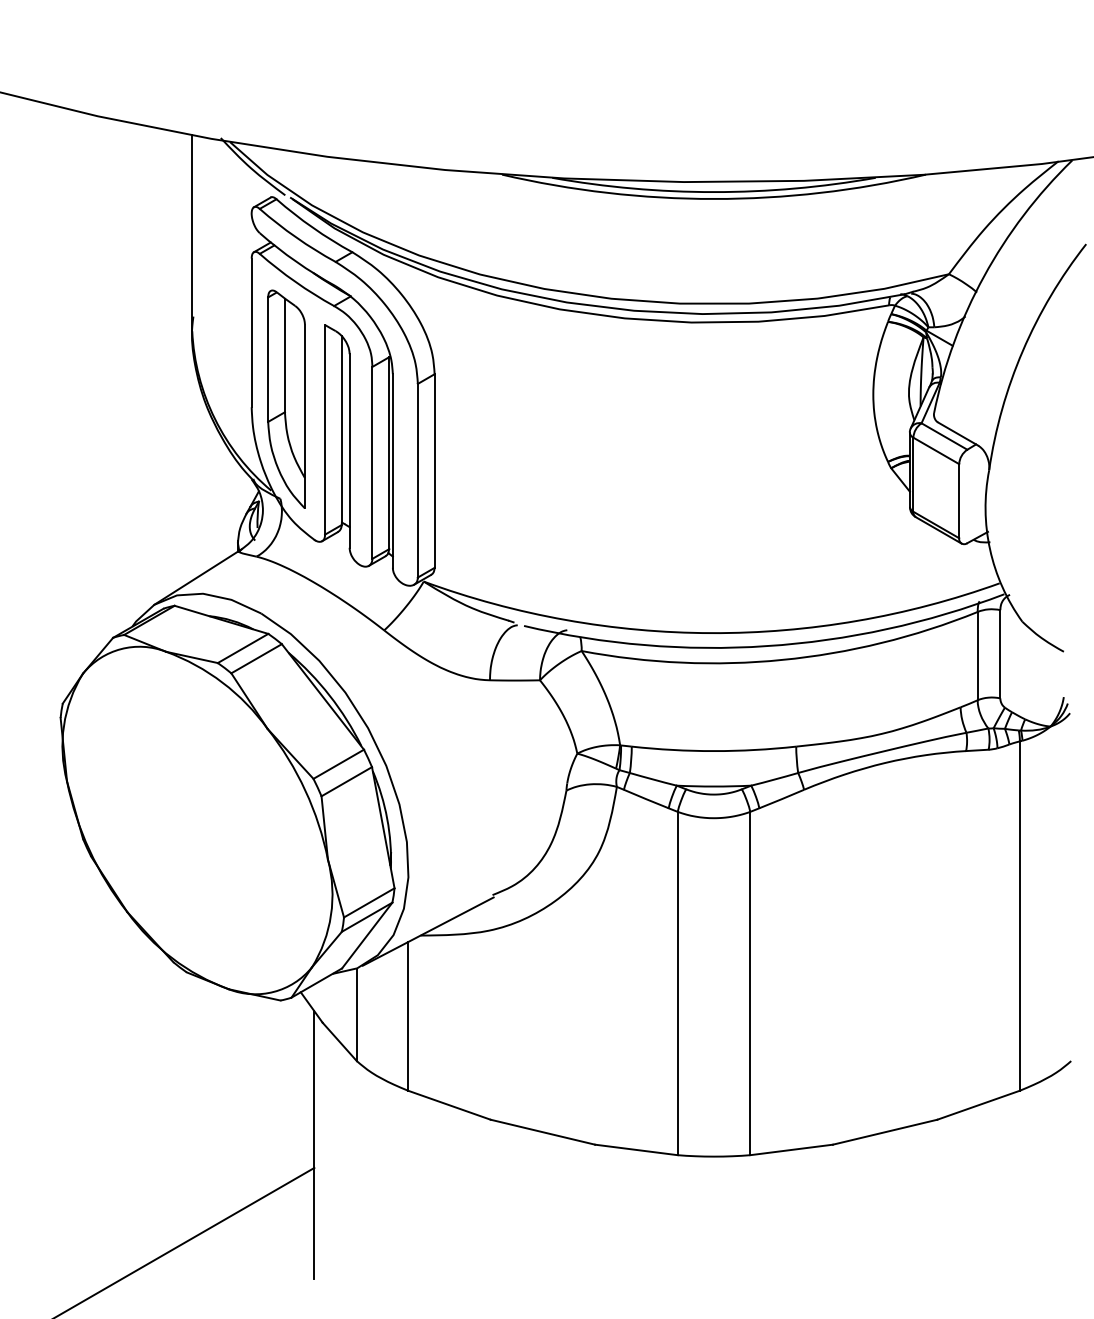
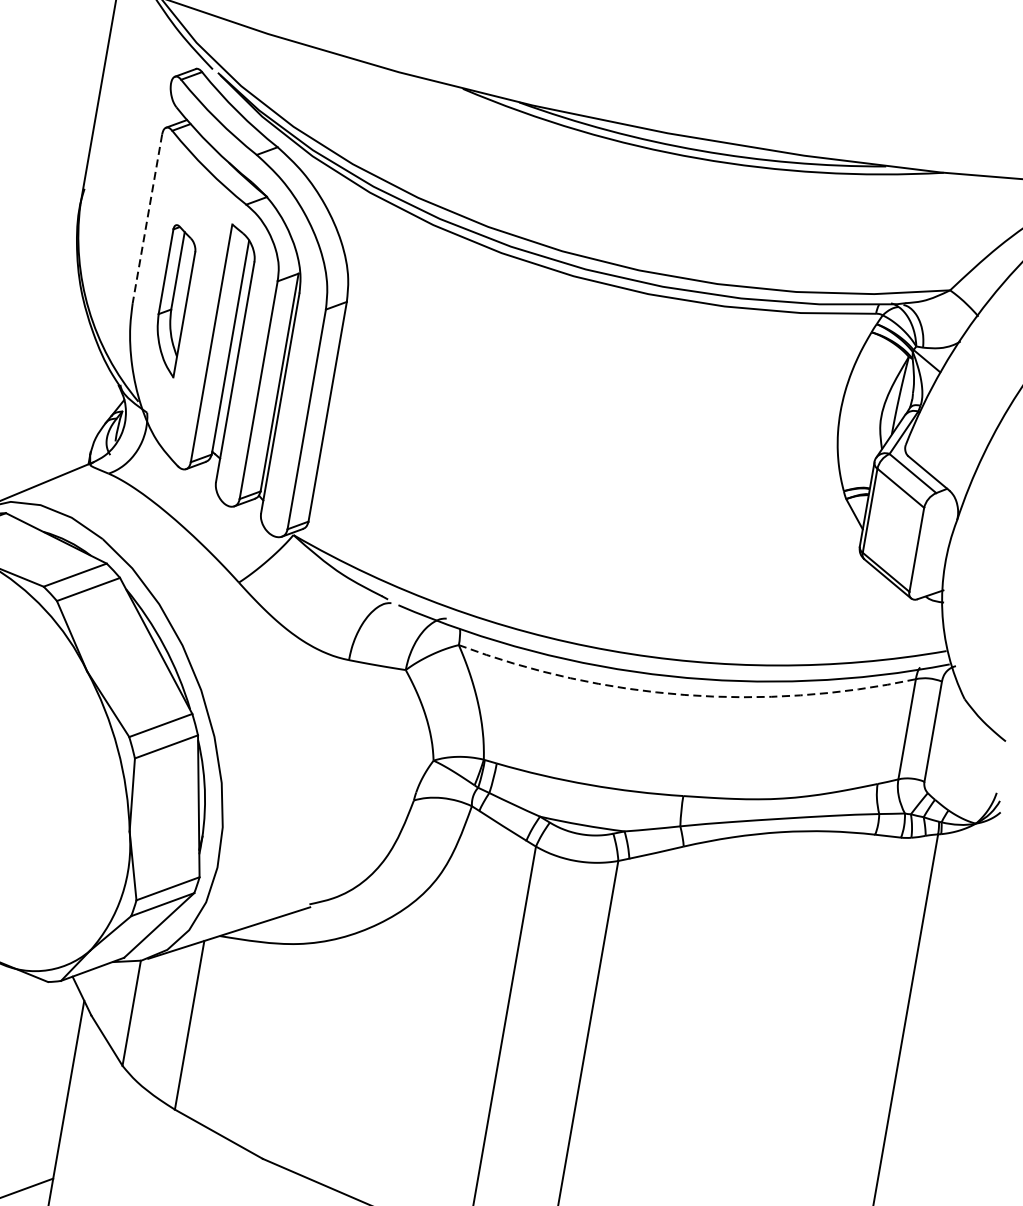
line: (251, 333) -> (147, 219), solid -> dashed
part: (286, 398) -> (173, 300), size x0.6
arc: (782, 659) -> (685, 694), solid -> dashed

